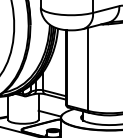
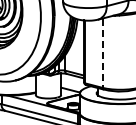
line: (88, 69) -> (102, 53), solid -> dashed

